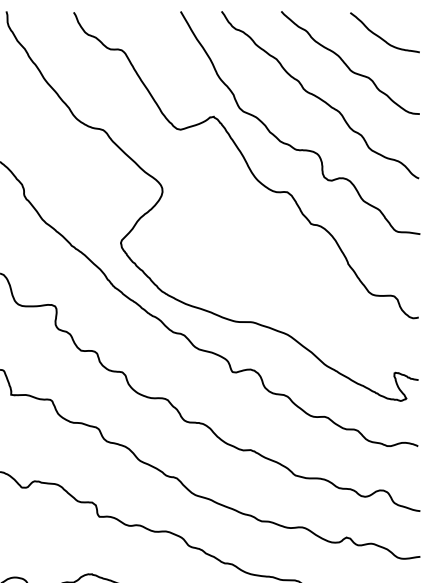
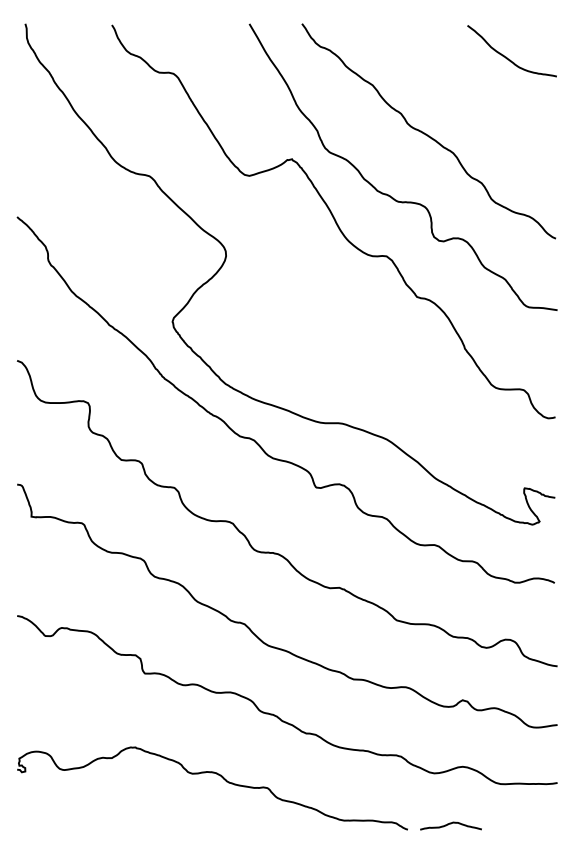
curve: (347, 64) -> (463, 92), removed

